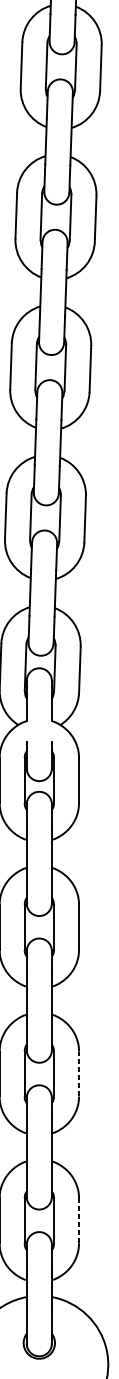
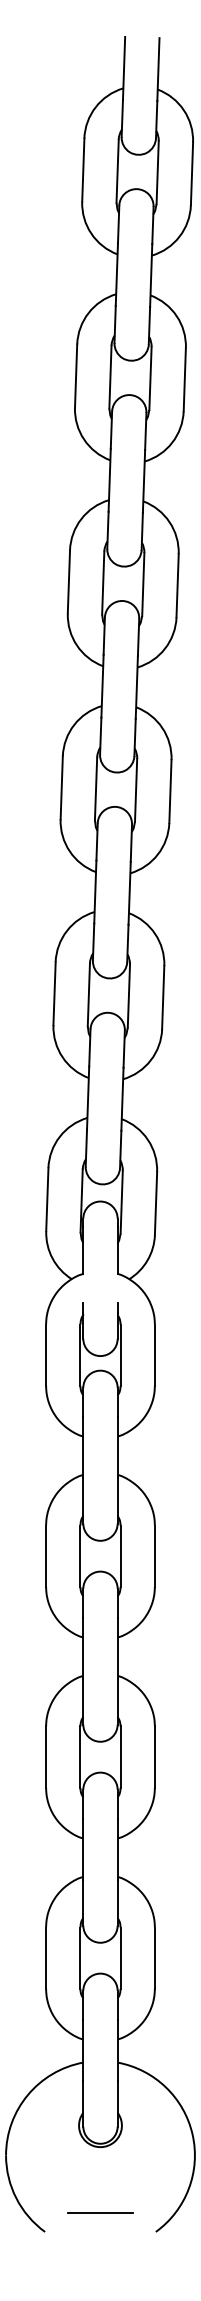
line: (78, 1074) -> (154, 1757), dashed -> solid
line: (78, 1221) -> (154, 1958), dashed -> solid

